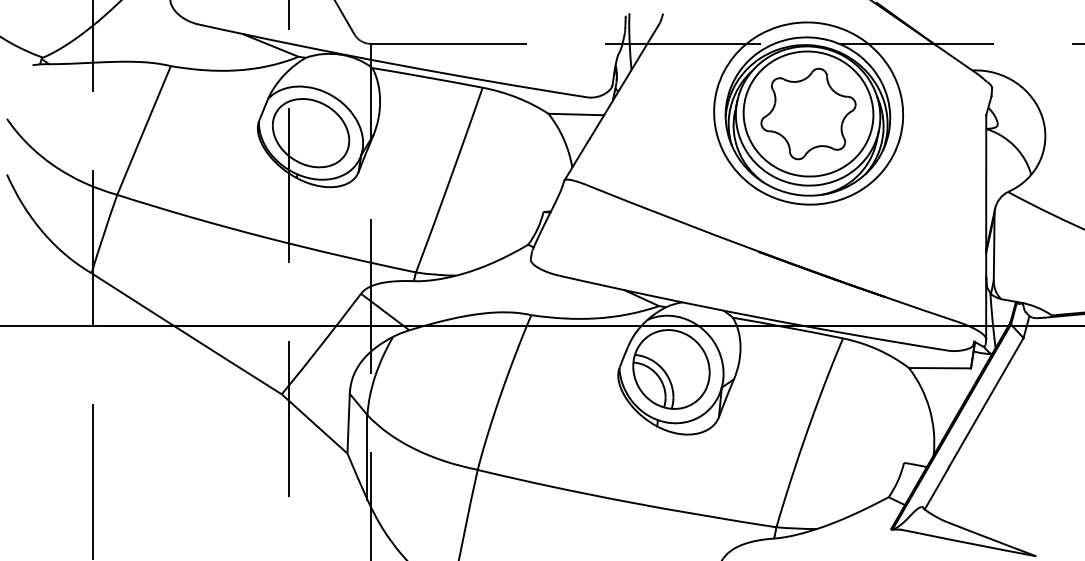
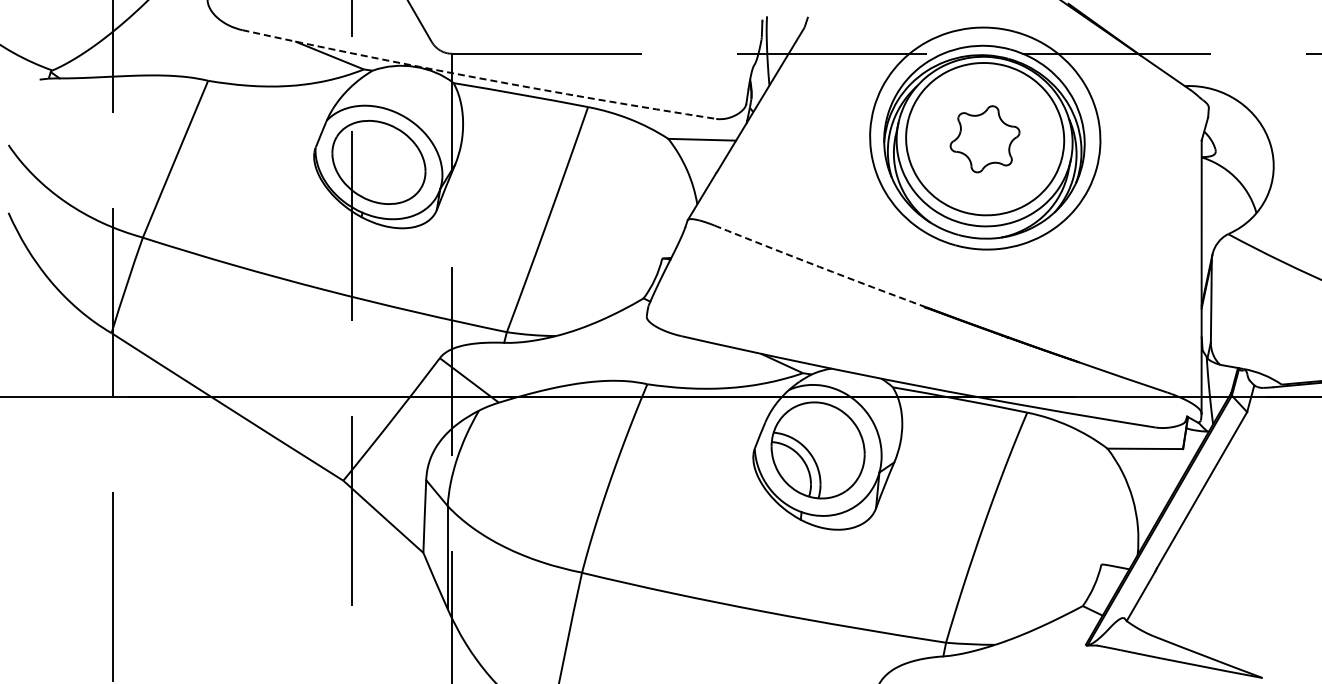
arc: (392, 64) -> (478, 78), solid -> dashed
part: (807, 114) -> (984, 139), size x0.6
arc: (672, 218) -> (819, 266), solid -> dashed

